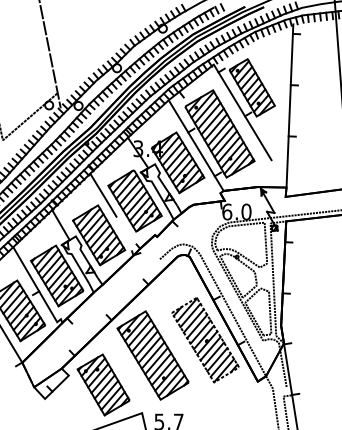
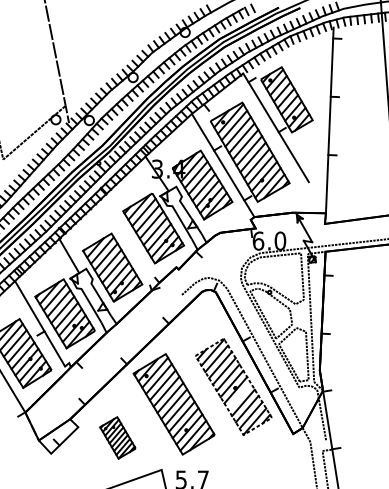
line: (103, 194) -> (117, 221), removed
line: (210, 348) -> (239, 396), removed
part: (103, 384) -> (117, 437), size x0.6

